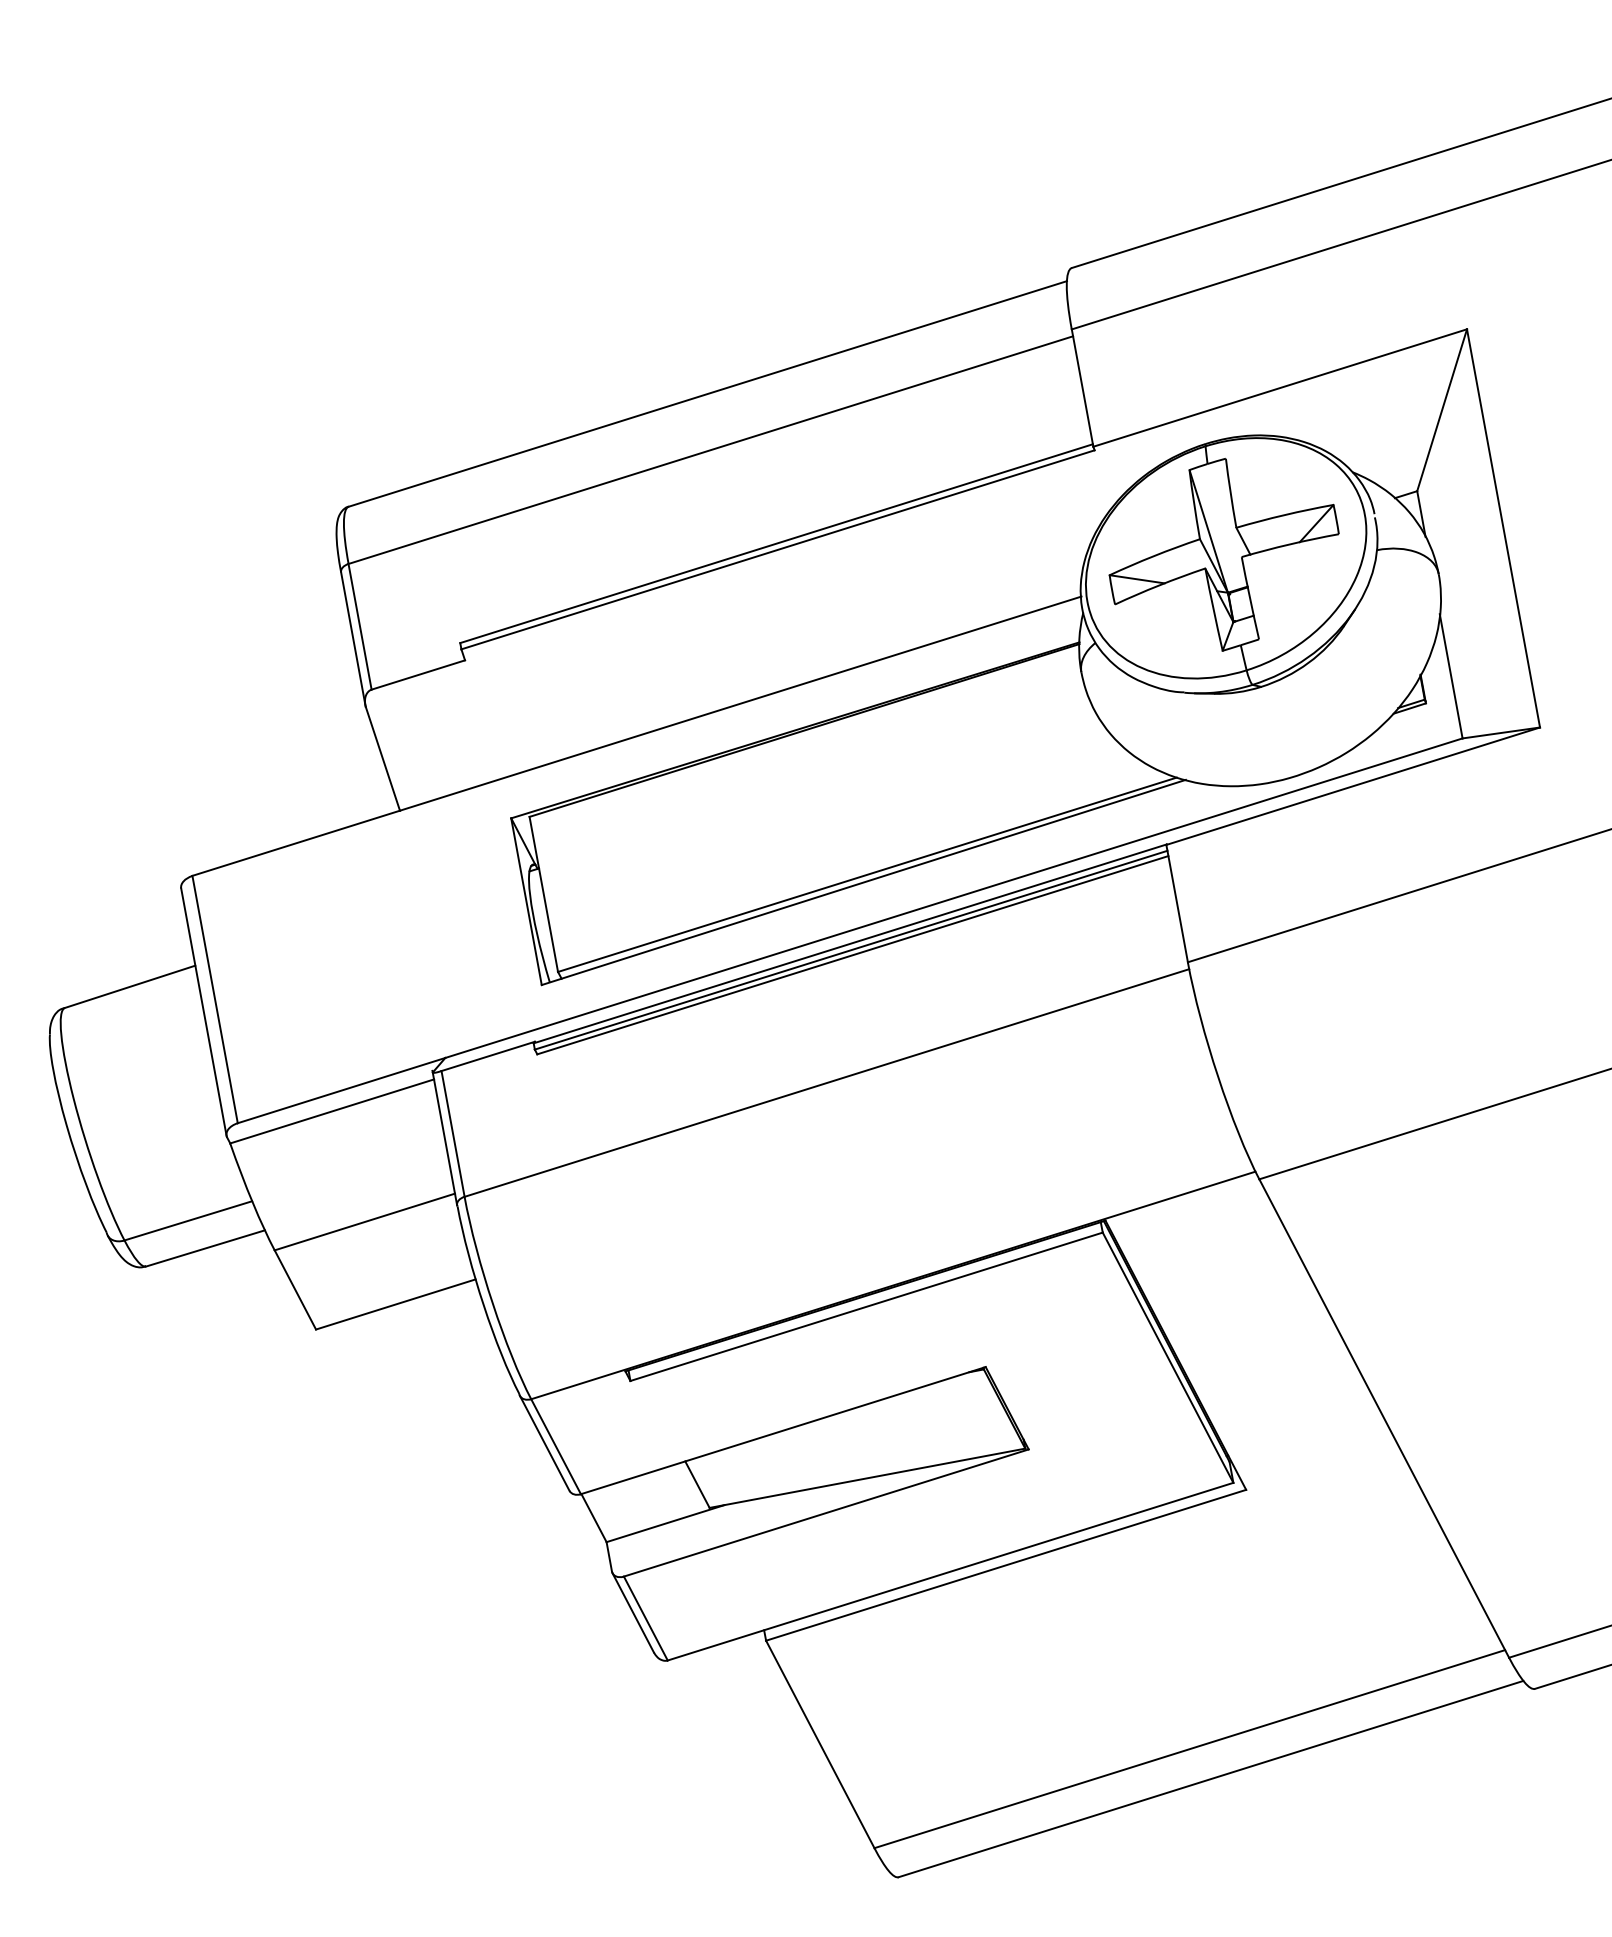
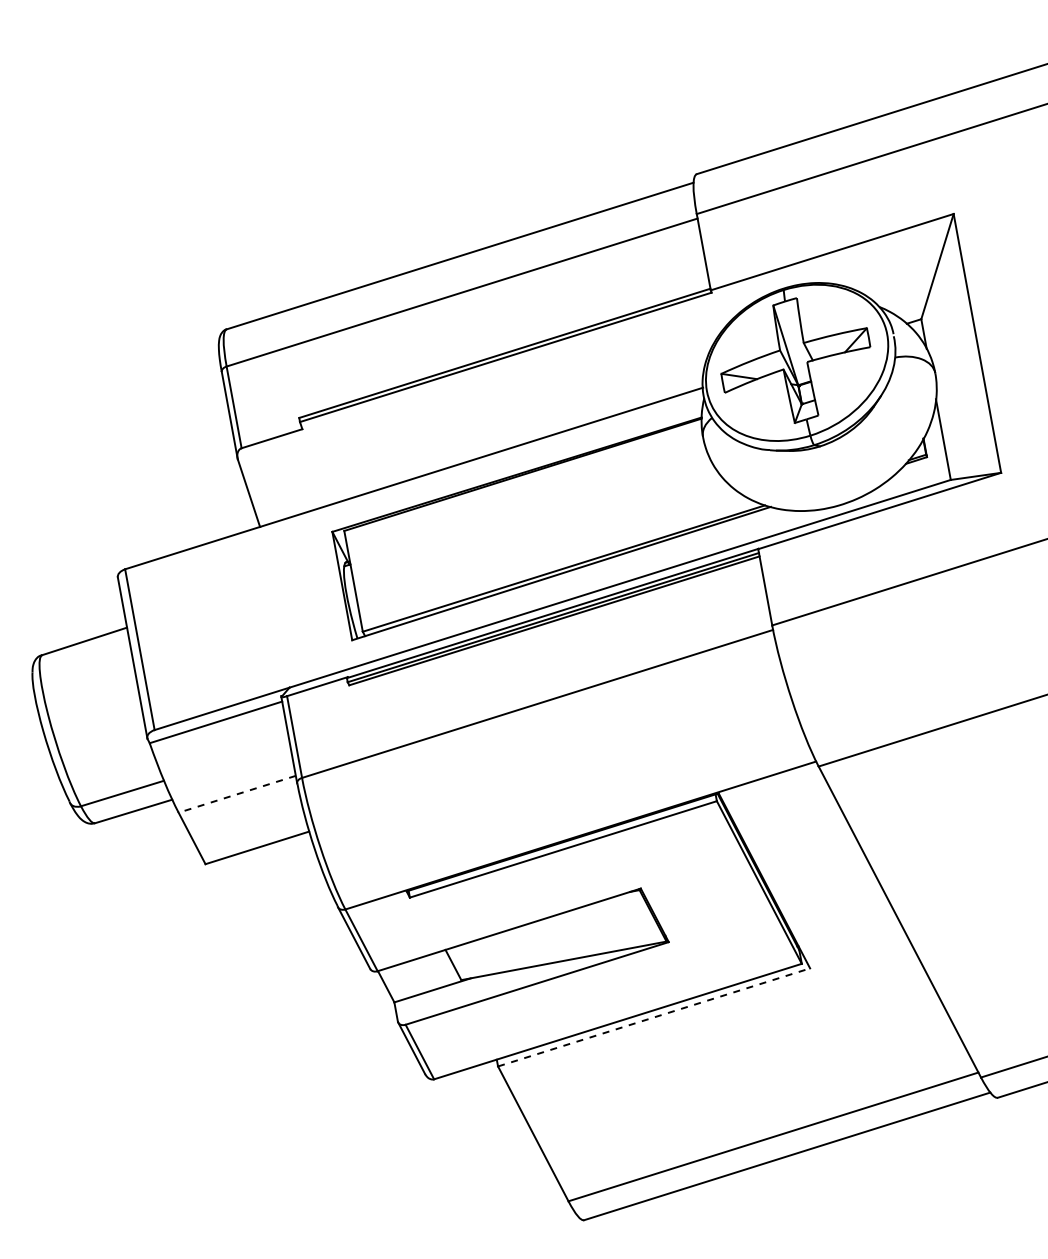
line: (363, 1222) -> (236, 794), solid -> dashed
line: (1006, 1565) -> (654, 1017), solid -> dashed

